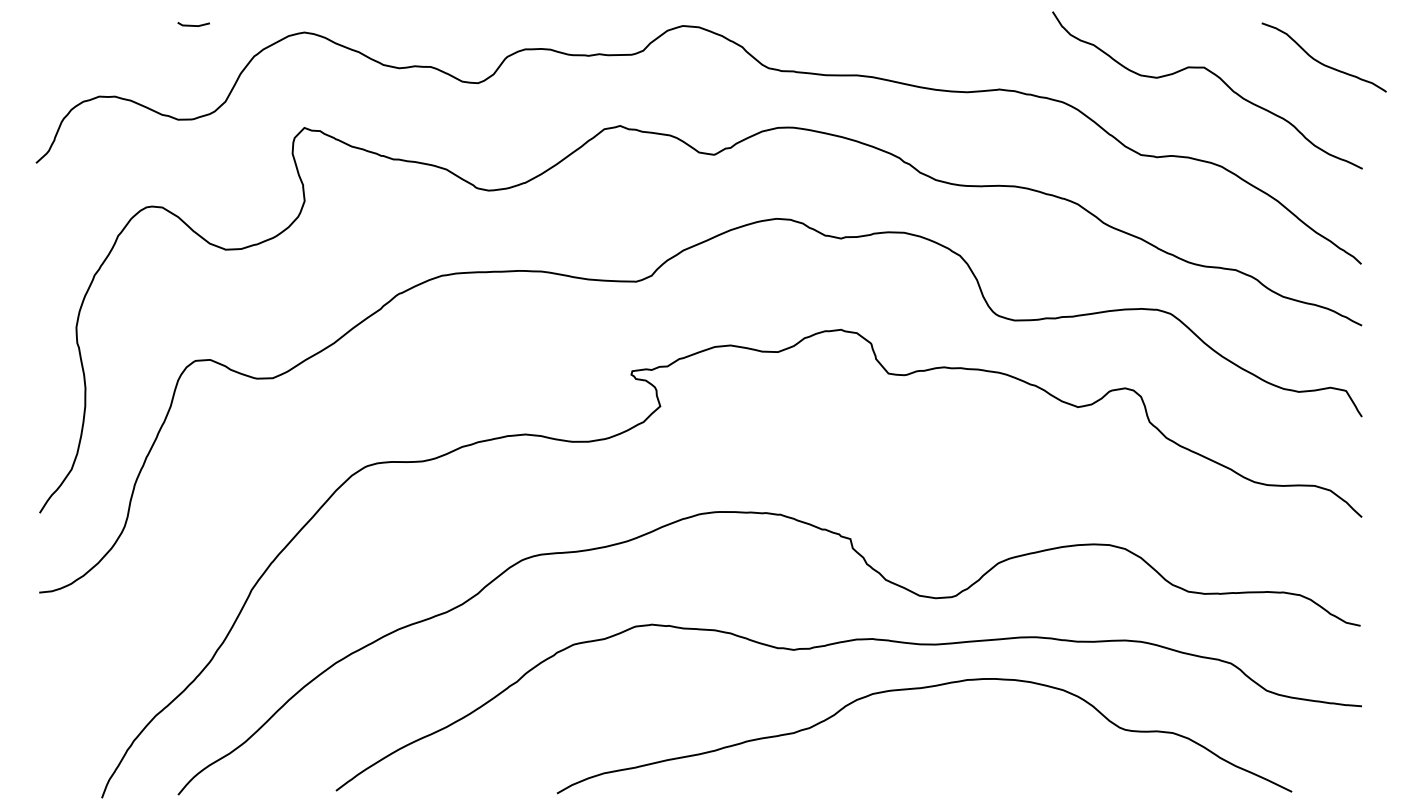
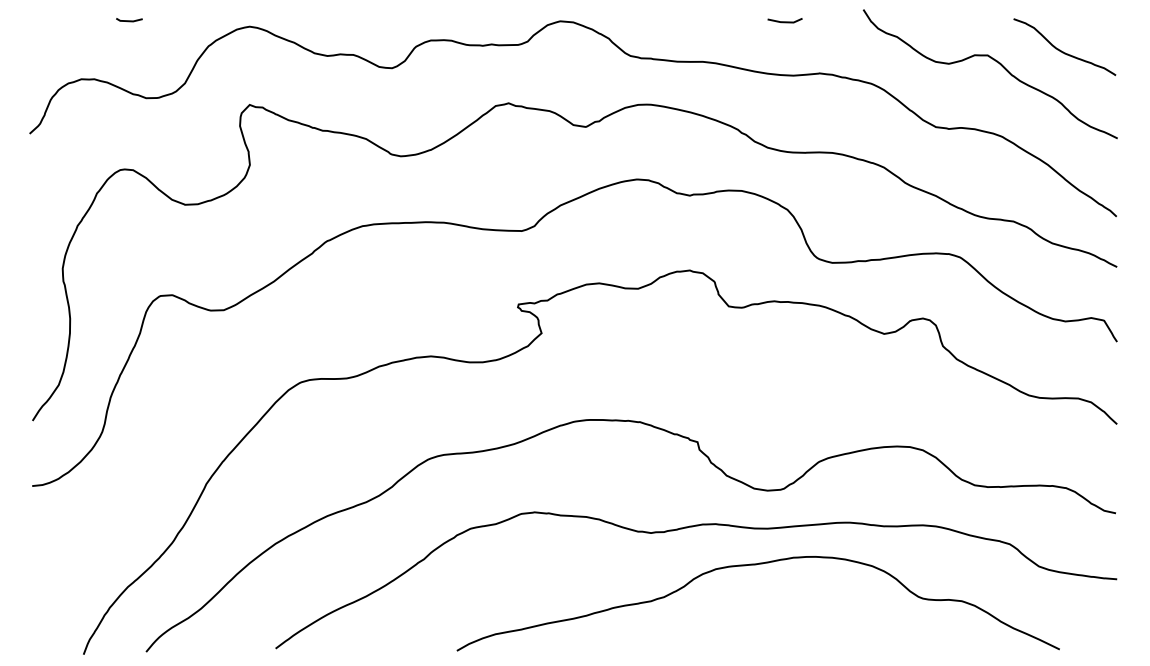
line: (193, 25) -> (129, 20), moved
line: (956, 26) -> (784, 21), added
curve: (1321, 62) -> (1062, 51), moved

